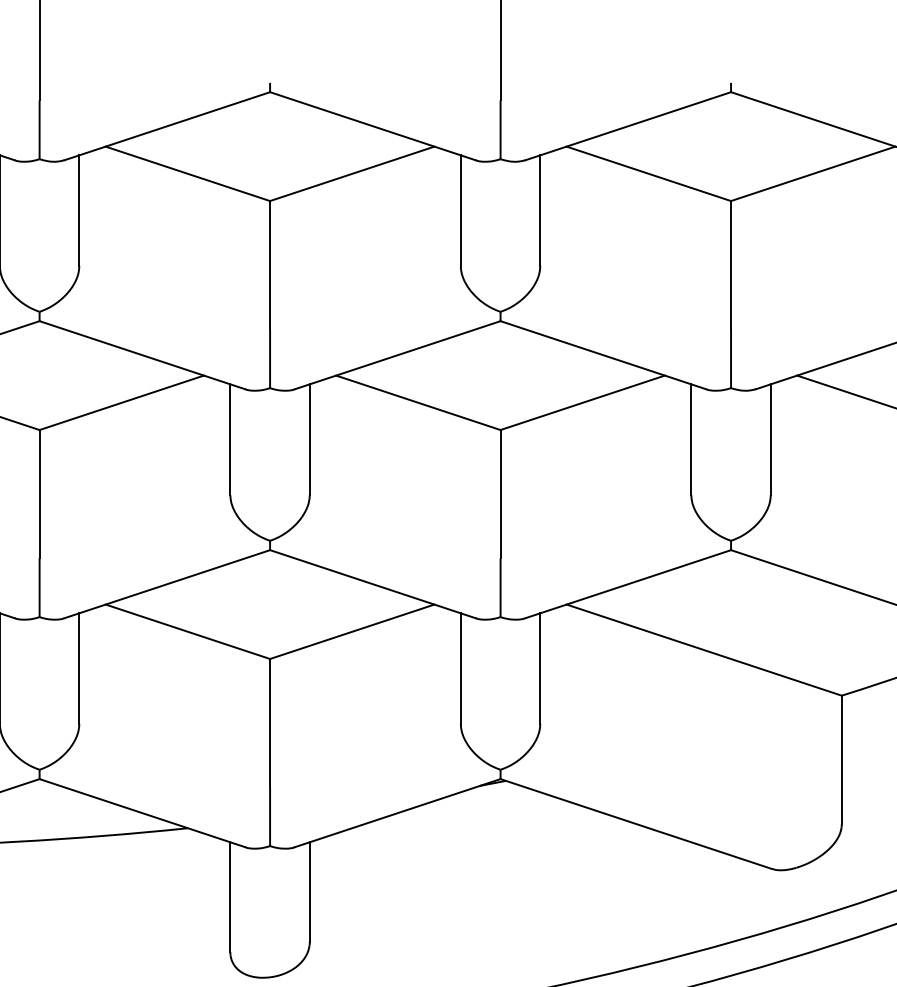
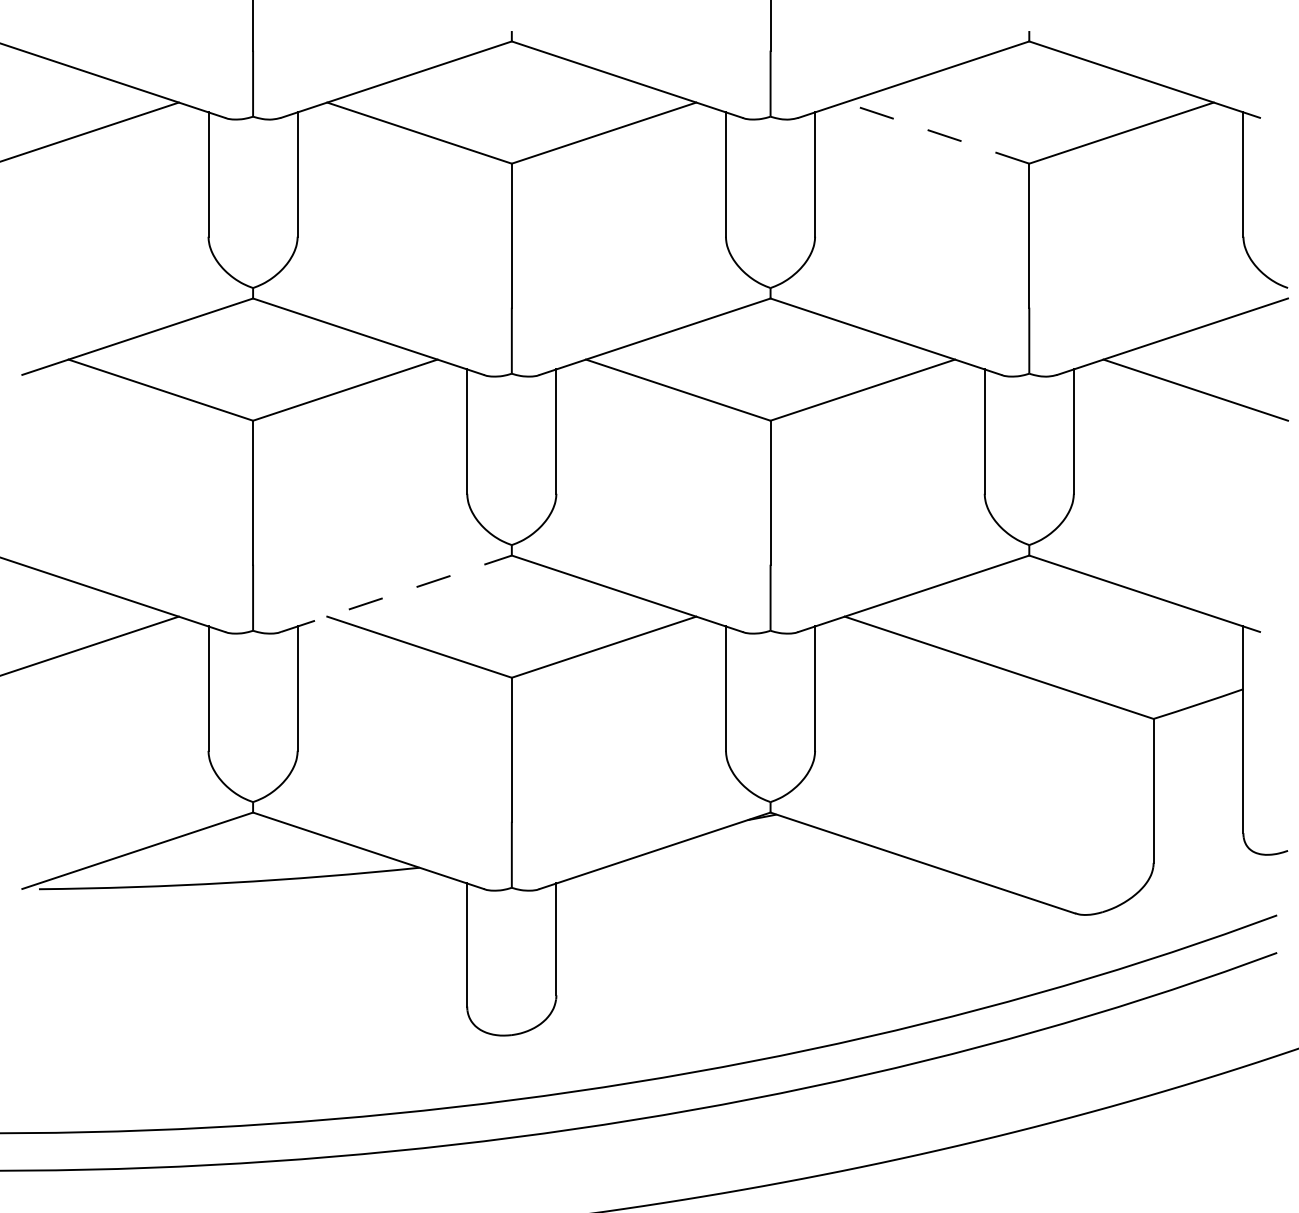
line: (648, 173) -> (936, 132), solid -> dashed
line: (167, 583) -> (396, 593), solid -> dashed

